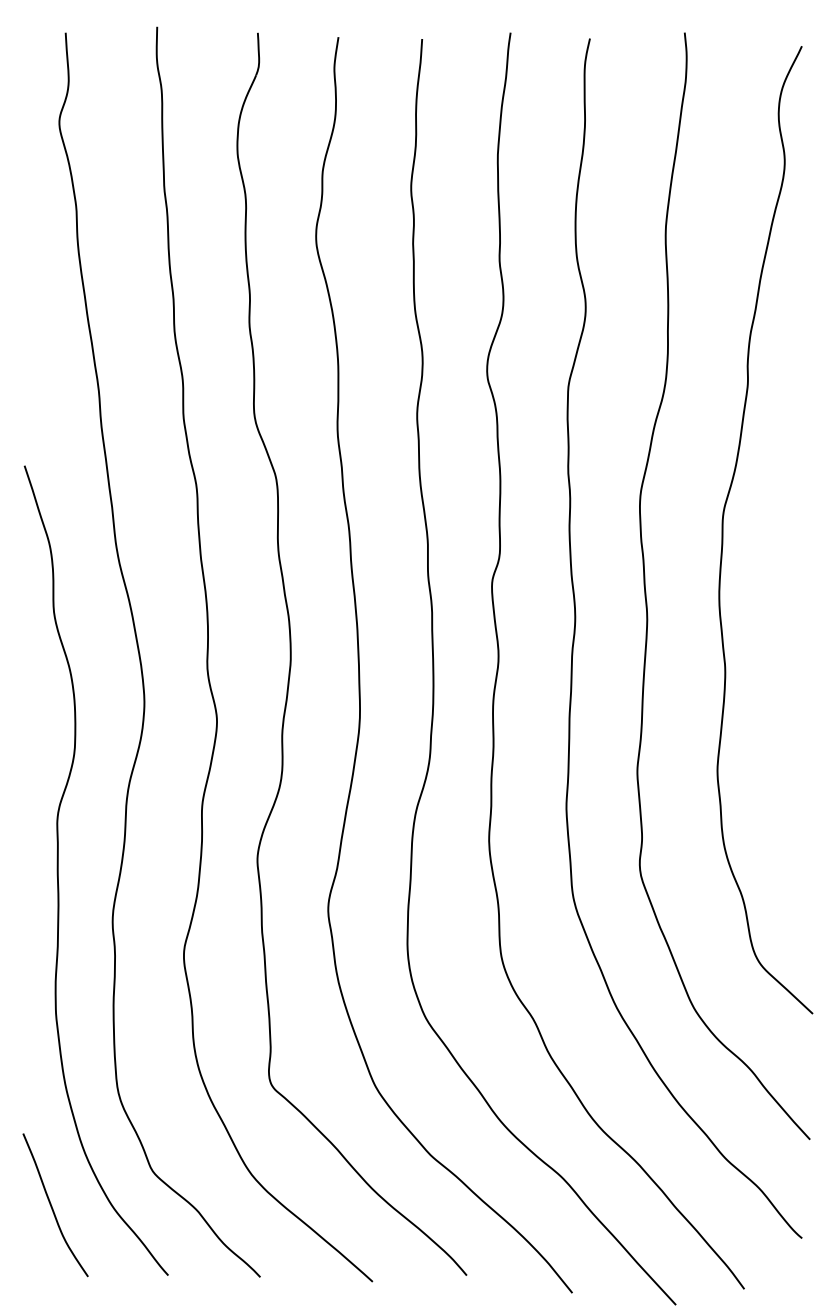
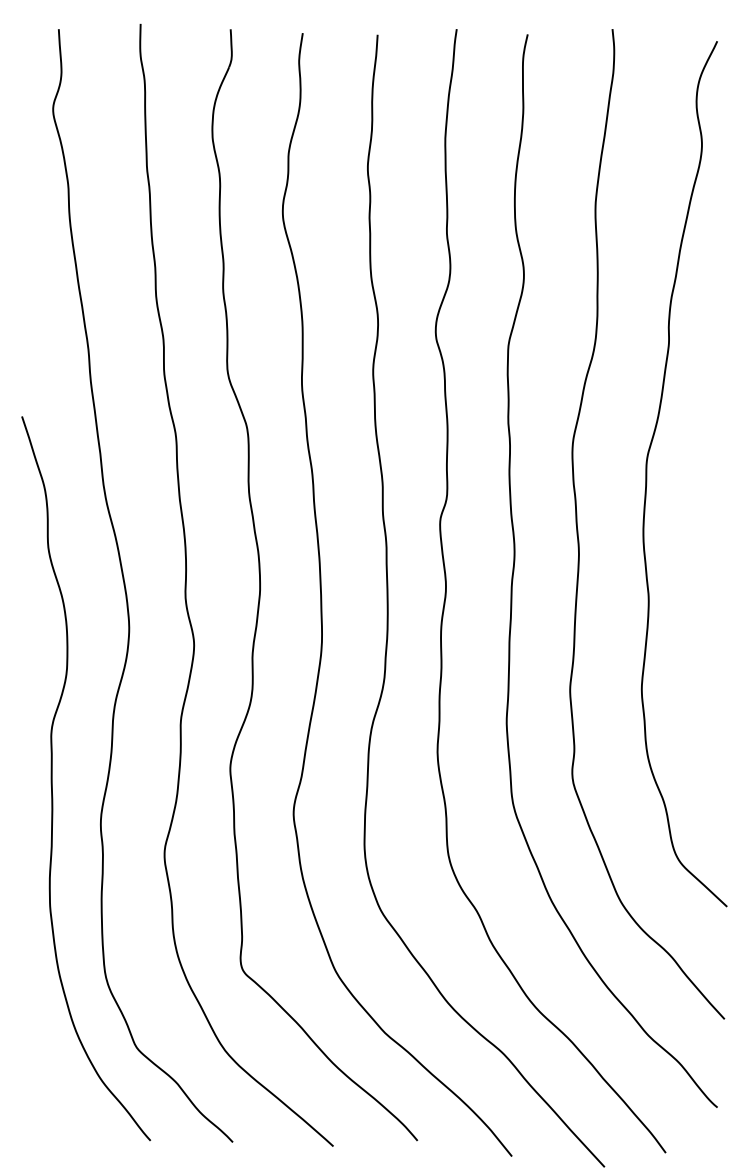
curve: (53, 1206) -> (47, 1079), removed

